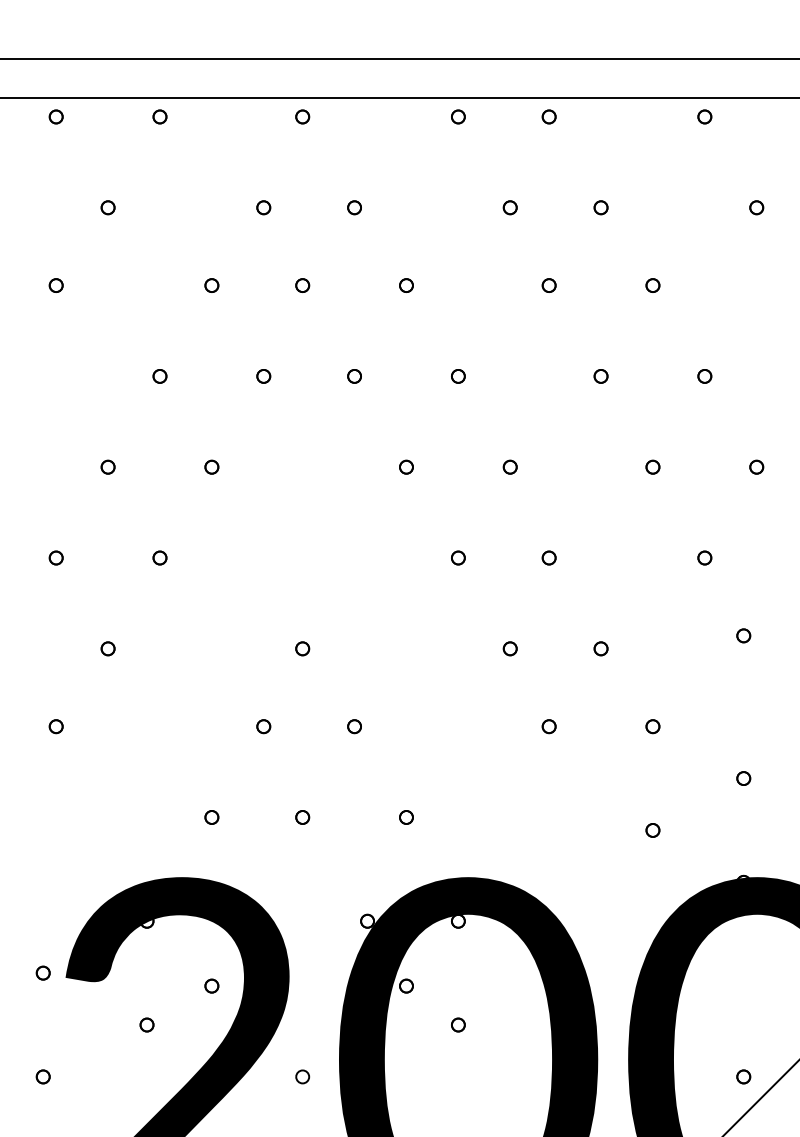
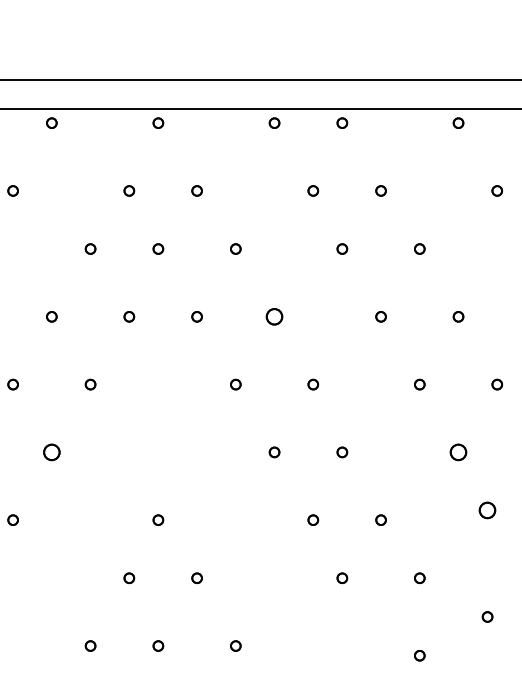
part: (458, 376) -> (274, 316), size x1.6
part: (159, 557) -> (51, 452), size x1.6
part: (704, 557) -> (458, 452), size x1.6
part: (743, 635) -> (487, 510), size x1.6

